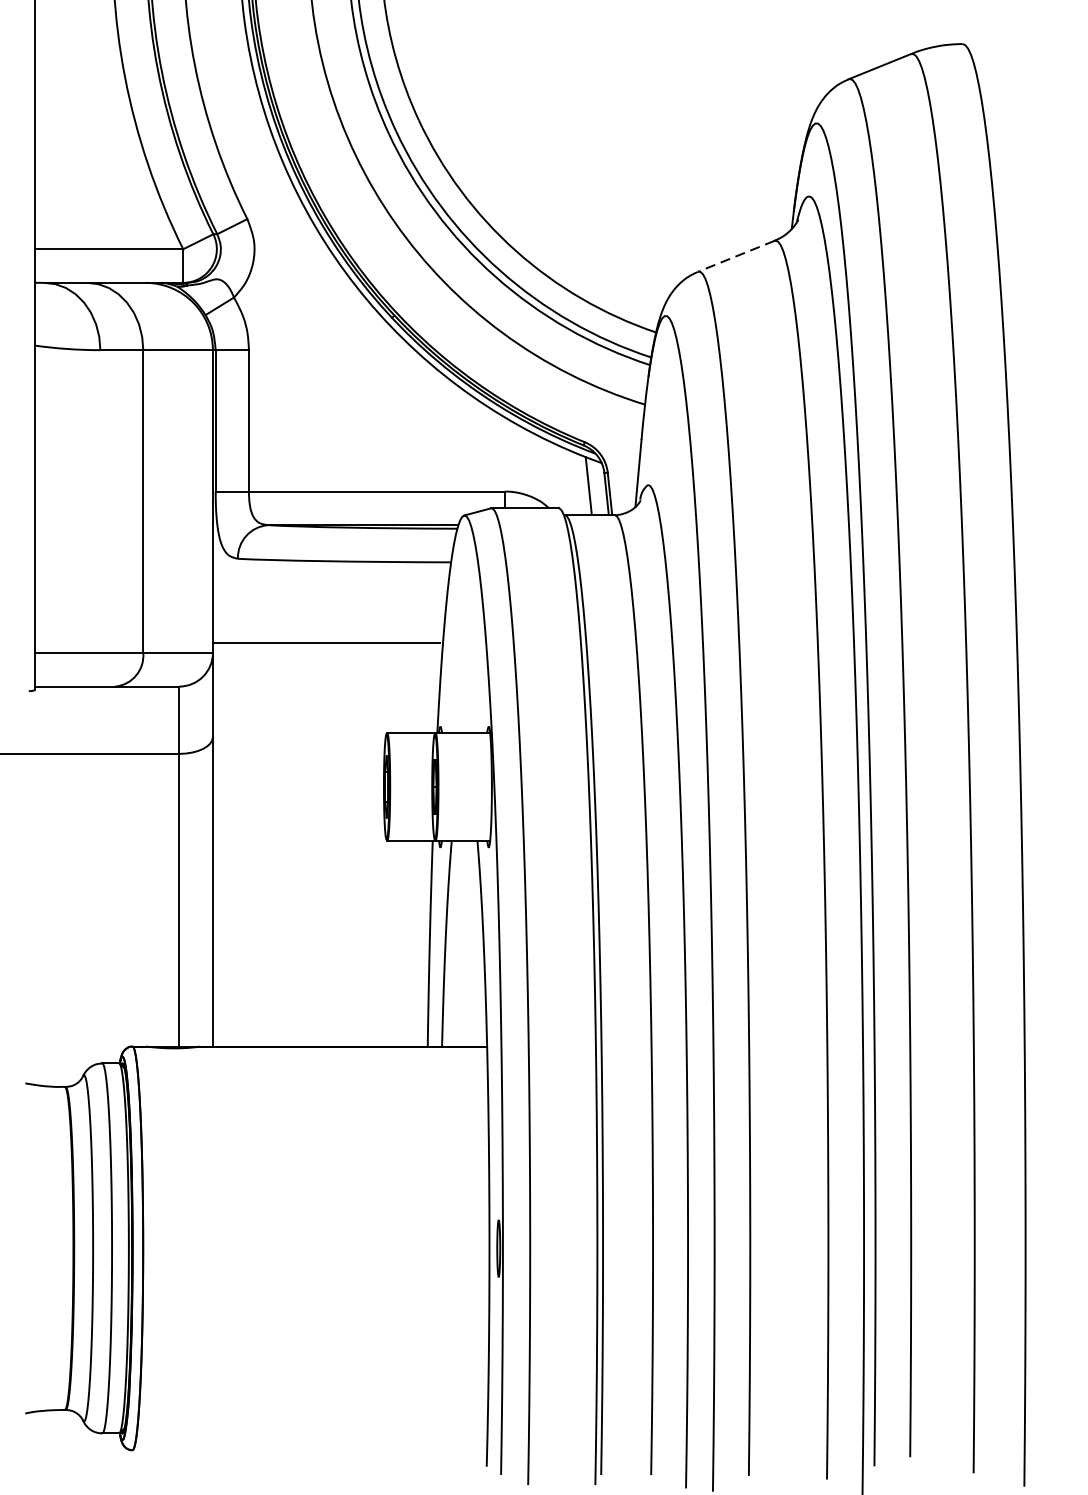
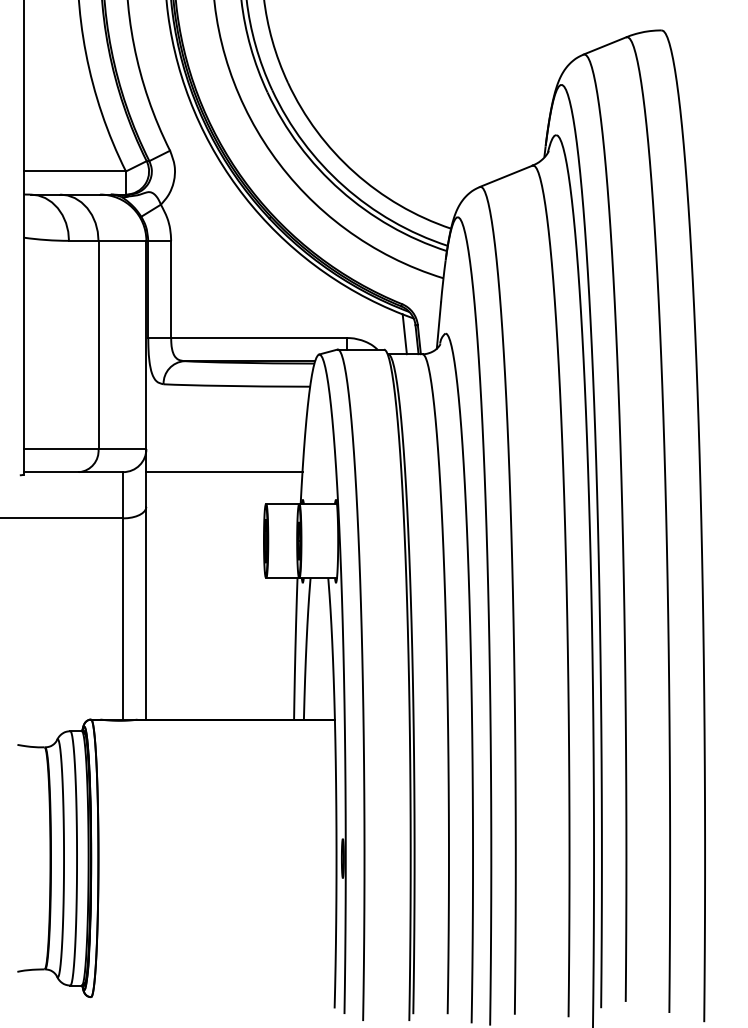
line: (735, 256) -> (505, 176), dashed -> solid
line: (326, 643) -> (224, 472), moved

